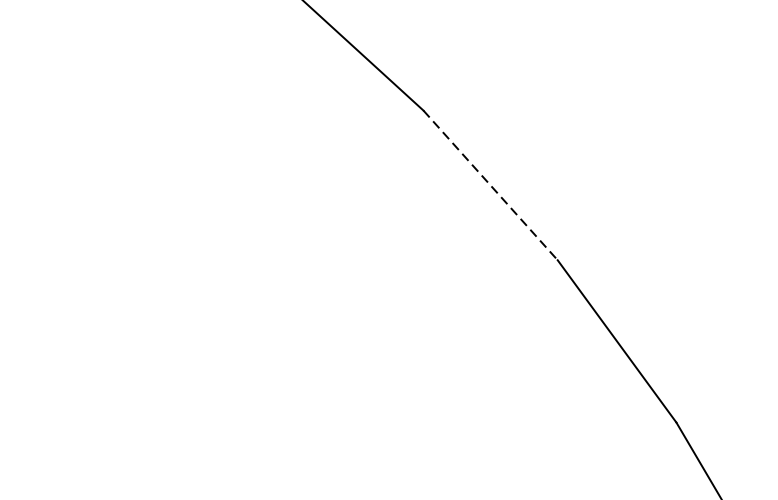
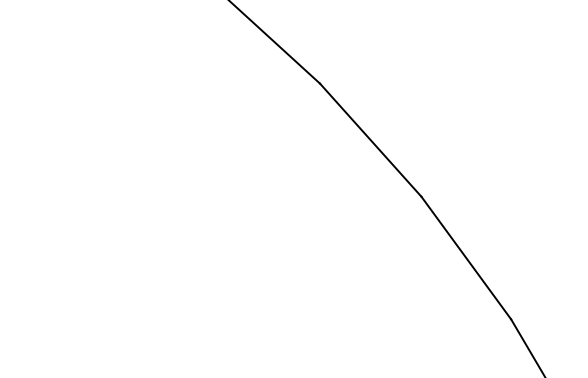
line: (490, 185) -> (370, 140), dashed -> solid

